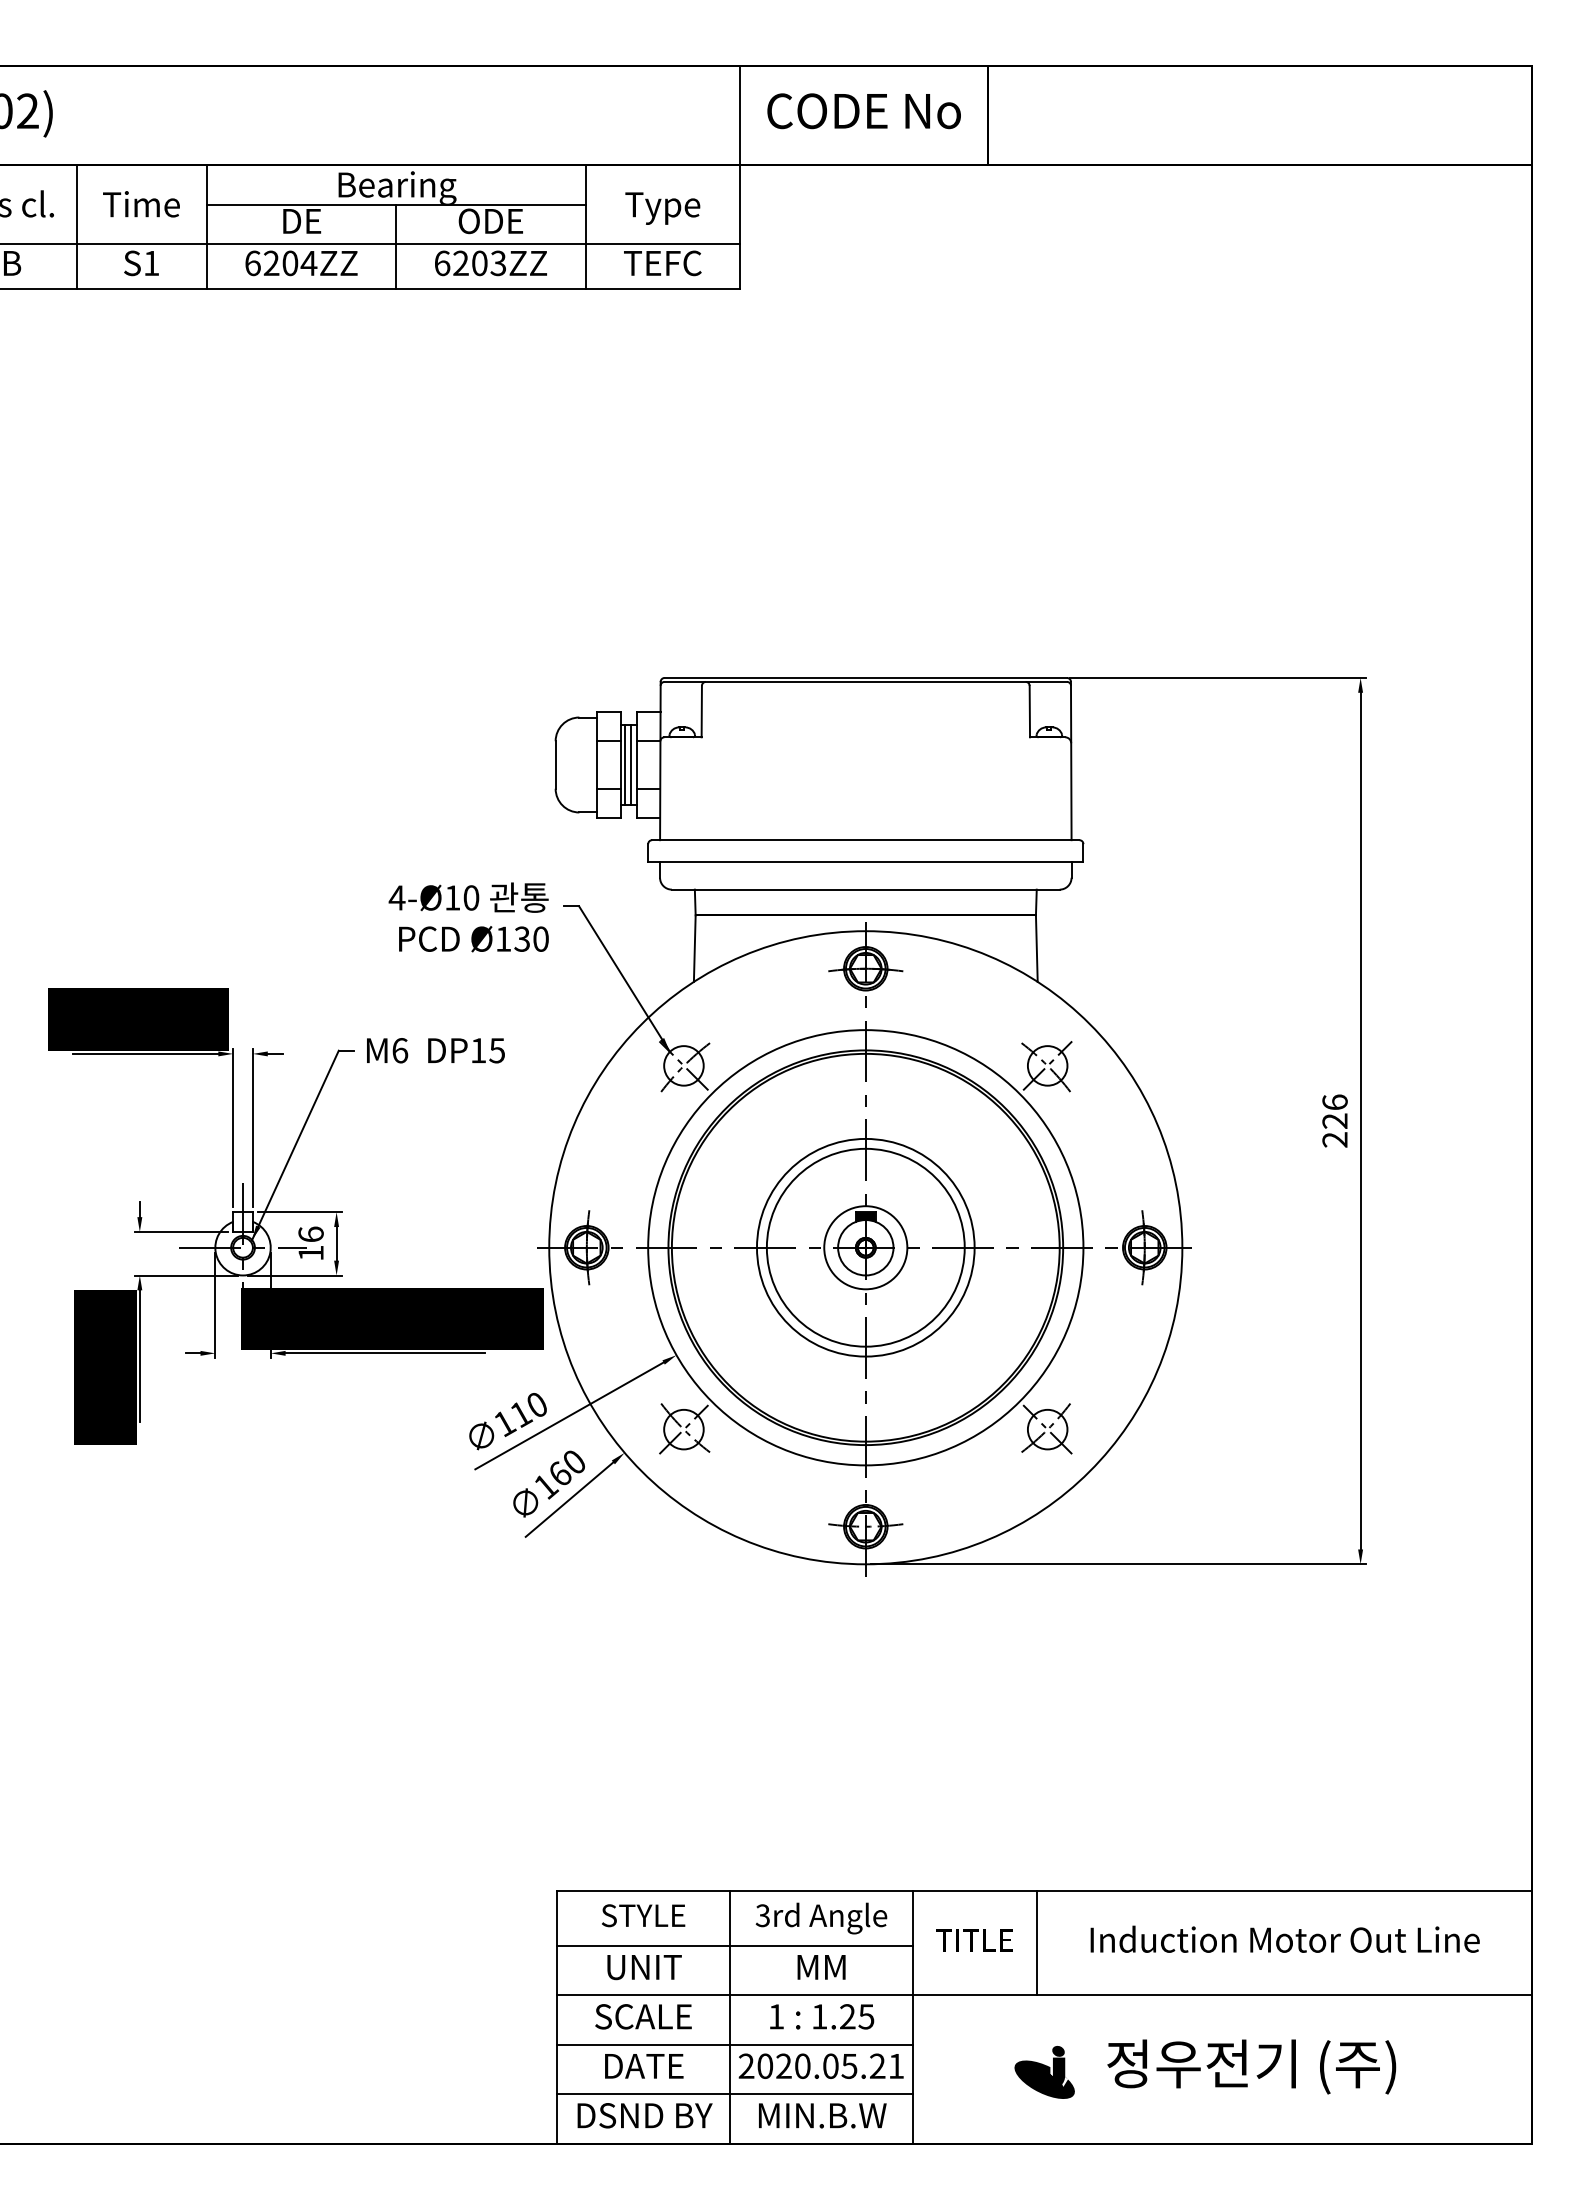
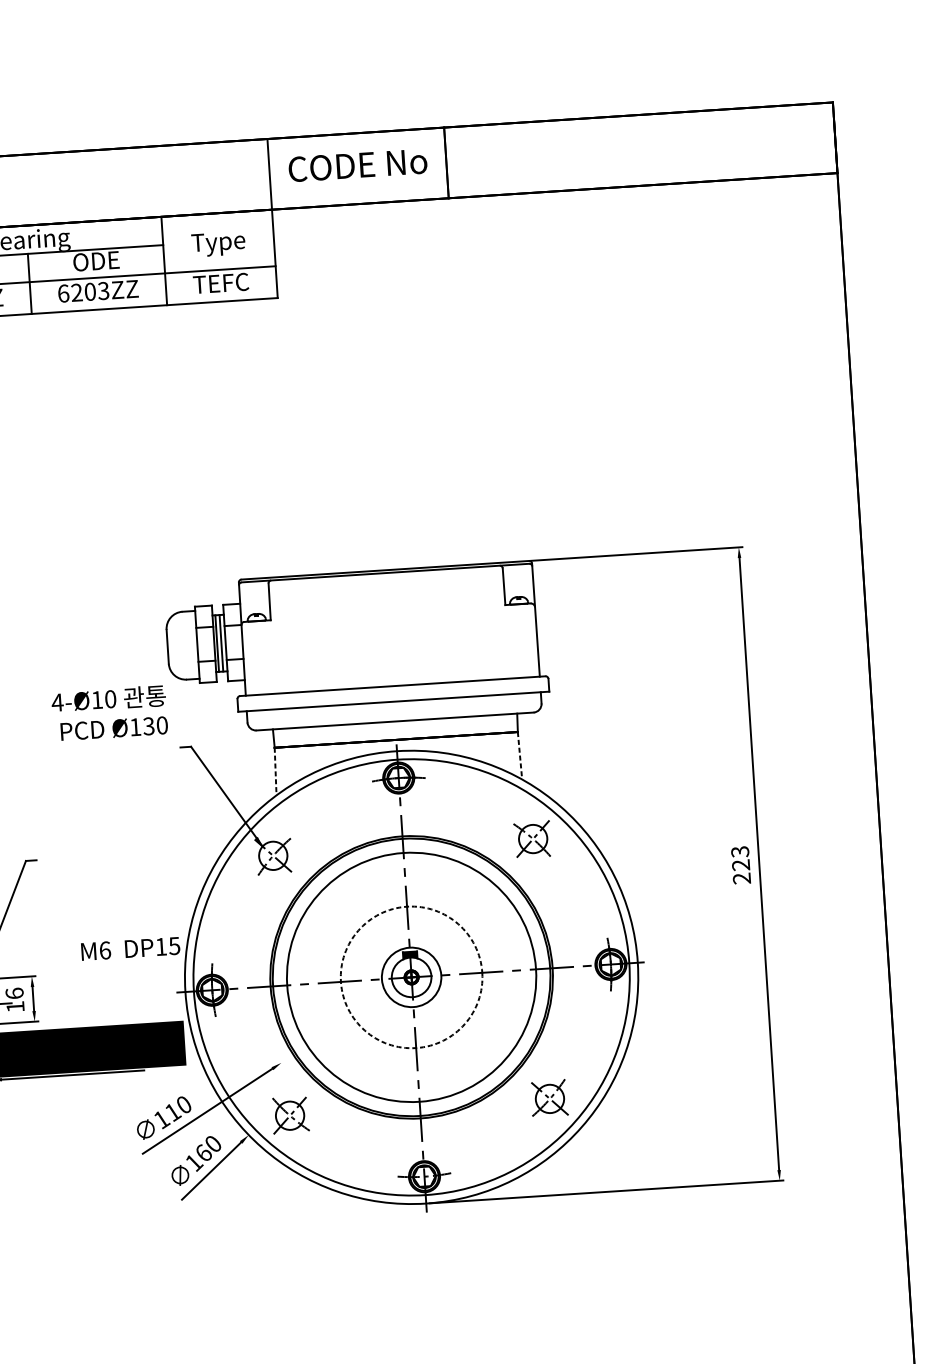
text: (468, 917) -> (109, 713), moved
line: (694, 949) -> (275, 772), solid -> dashed
line: (1036, 949) -> (519, 756), solid -> dashed
text: (435, 1050) -> (130, 948), moved
text: (1334, 1102) -> (739, 851), 226 -> 223
circle: (865, 1247) -> (411, 977), size x1.4
circle: (865, 1247) -> (411, 977), size x1.6
circle: (865, 1247) -> (411, 977), solid -> dashed

